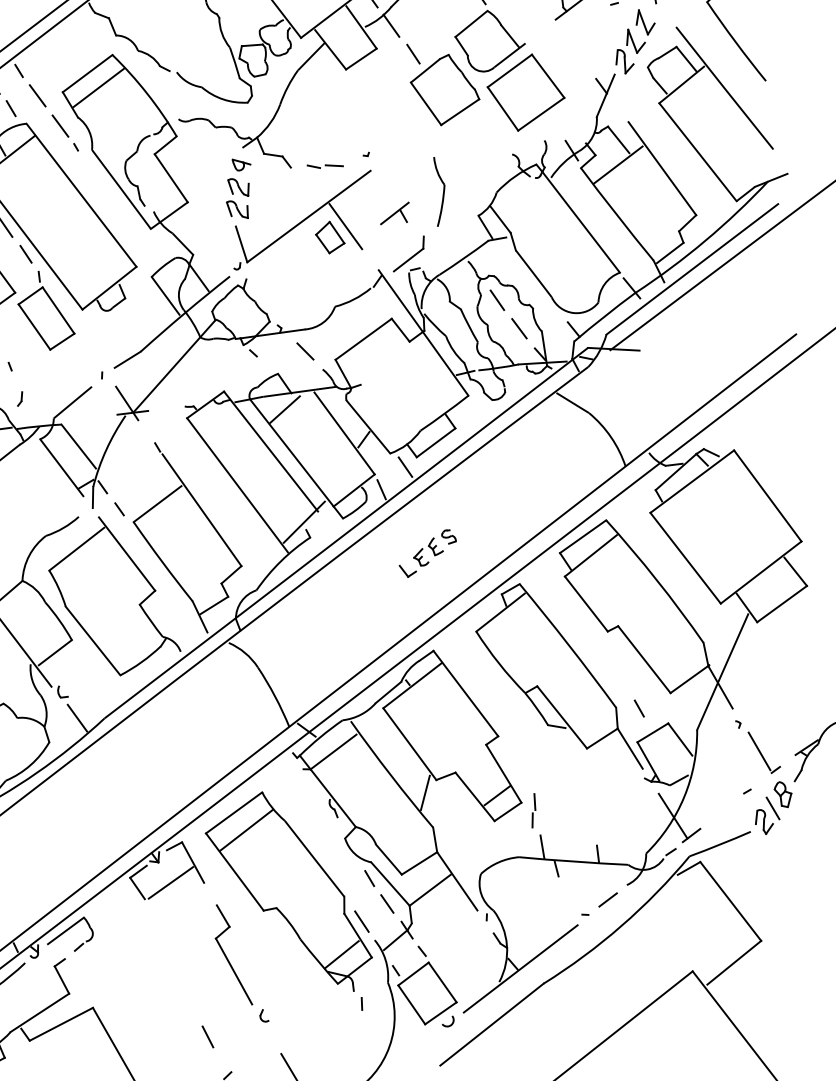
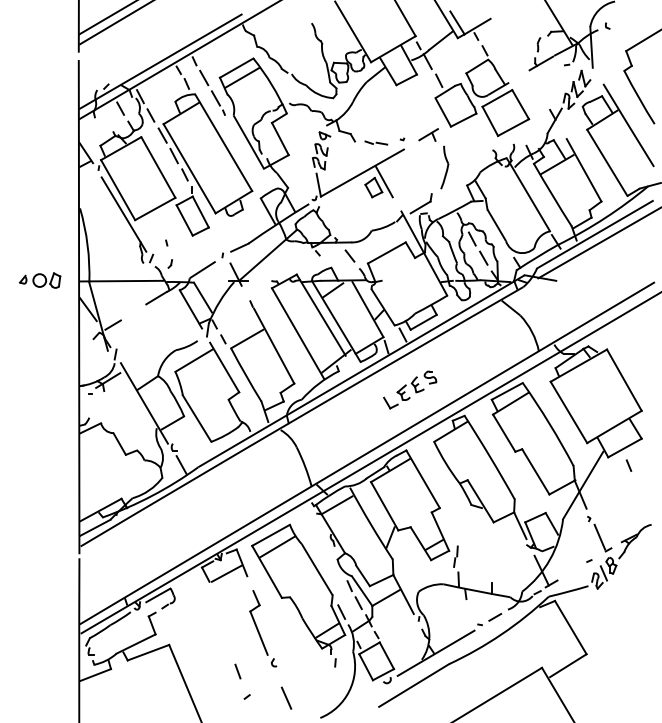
part: (394, 213) -> (428, 134), moved
part: (428, 552) -> (410, 389), size x1.43
line: (638, 708) -> (628, 465), moved

